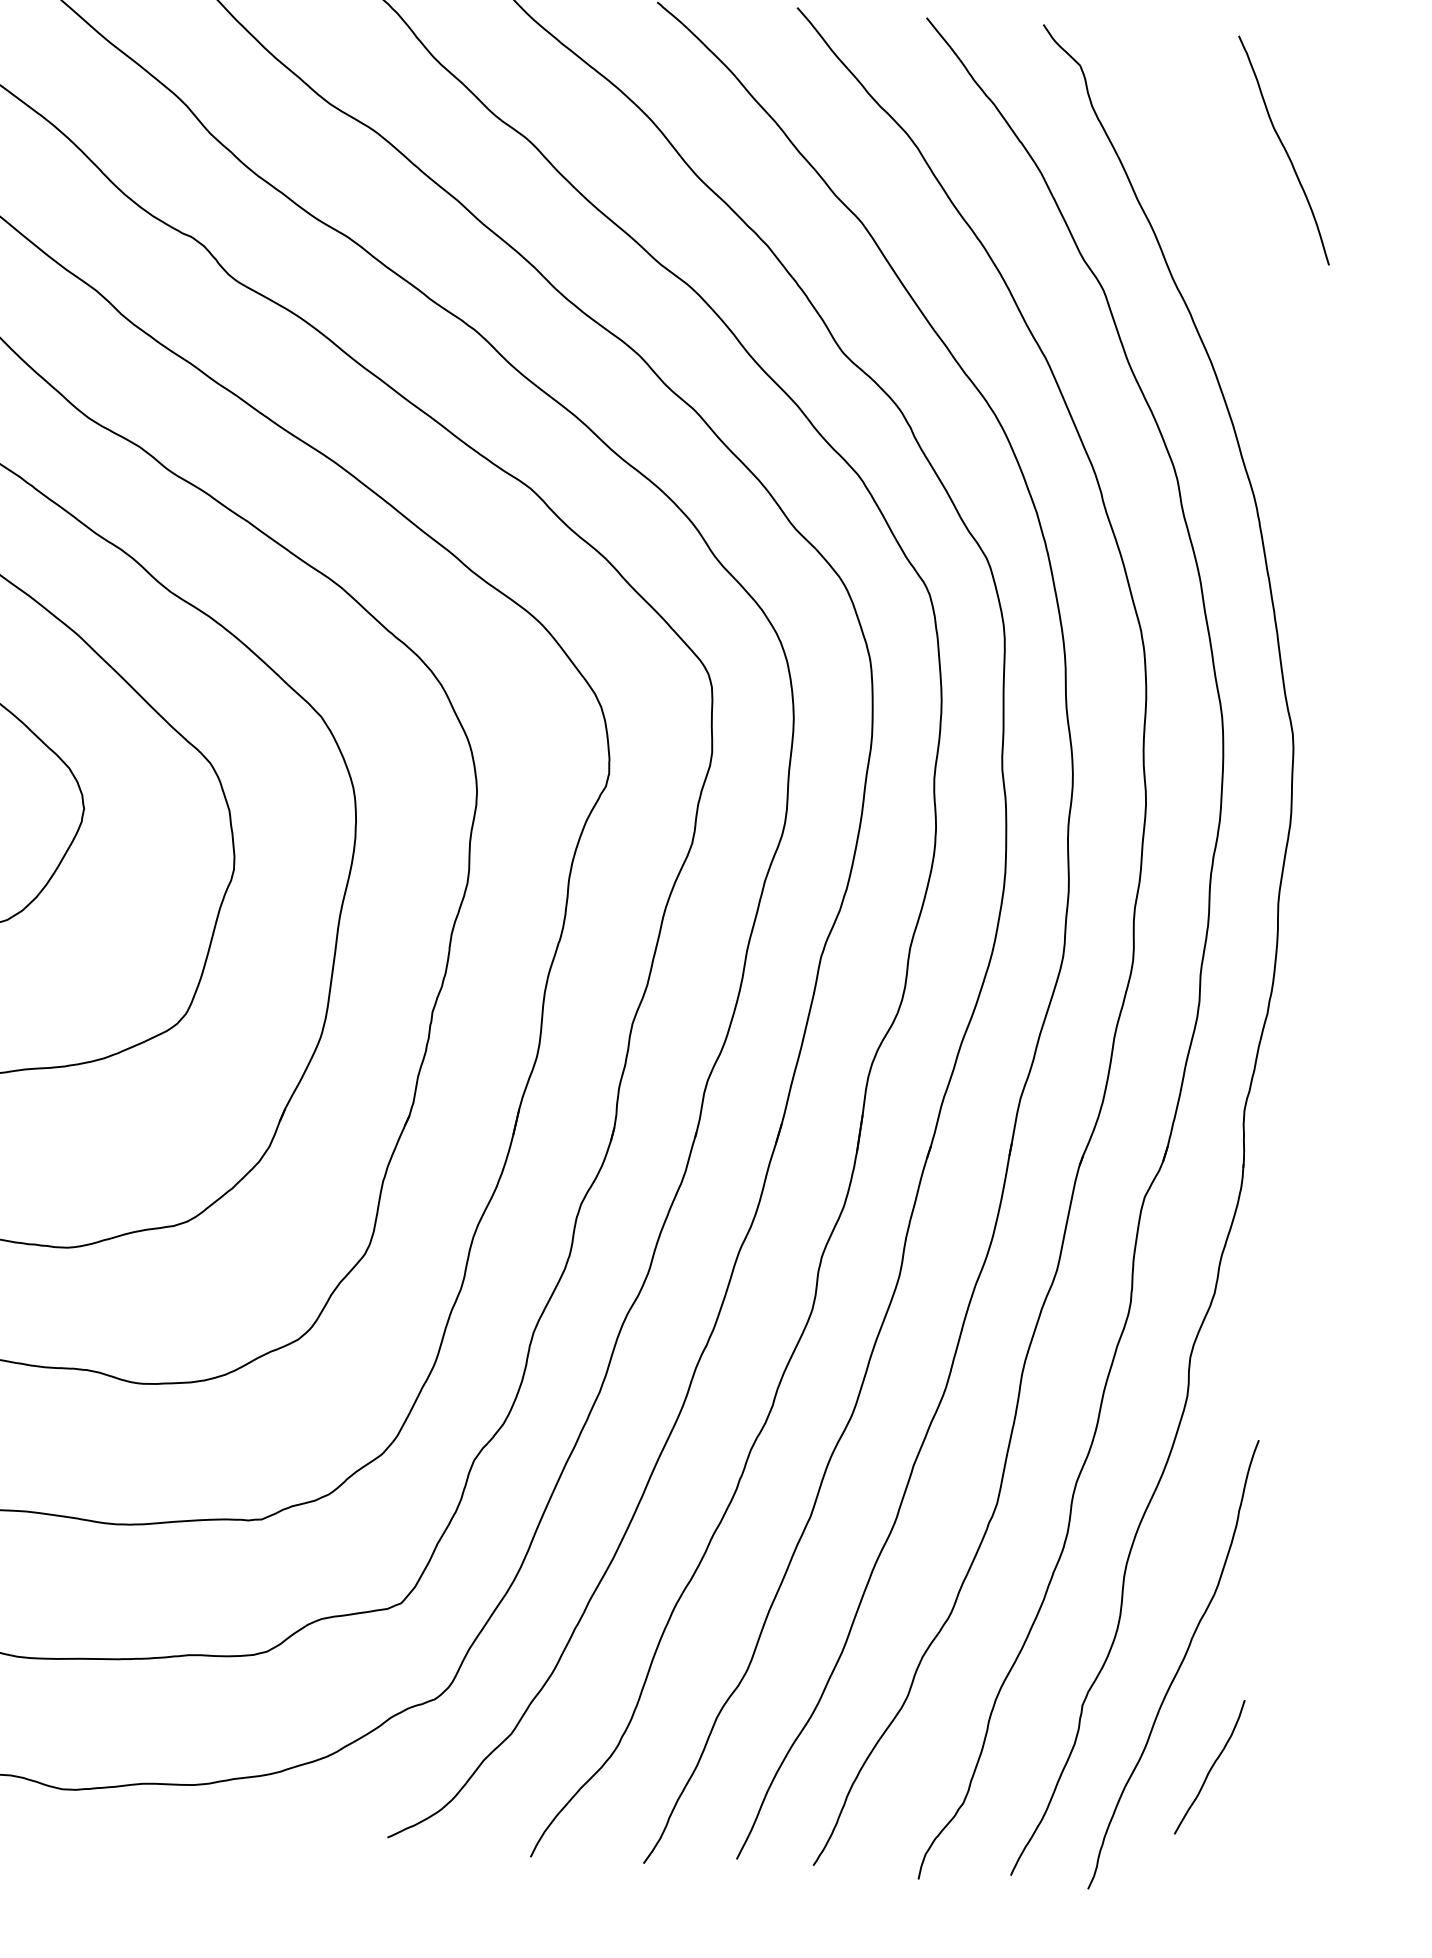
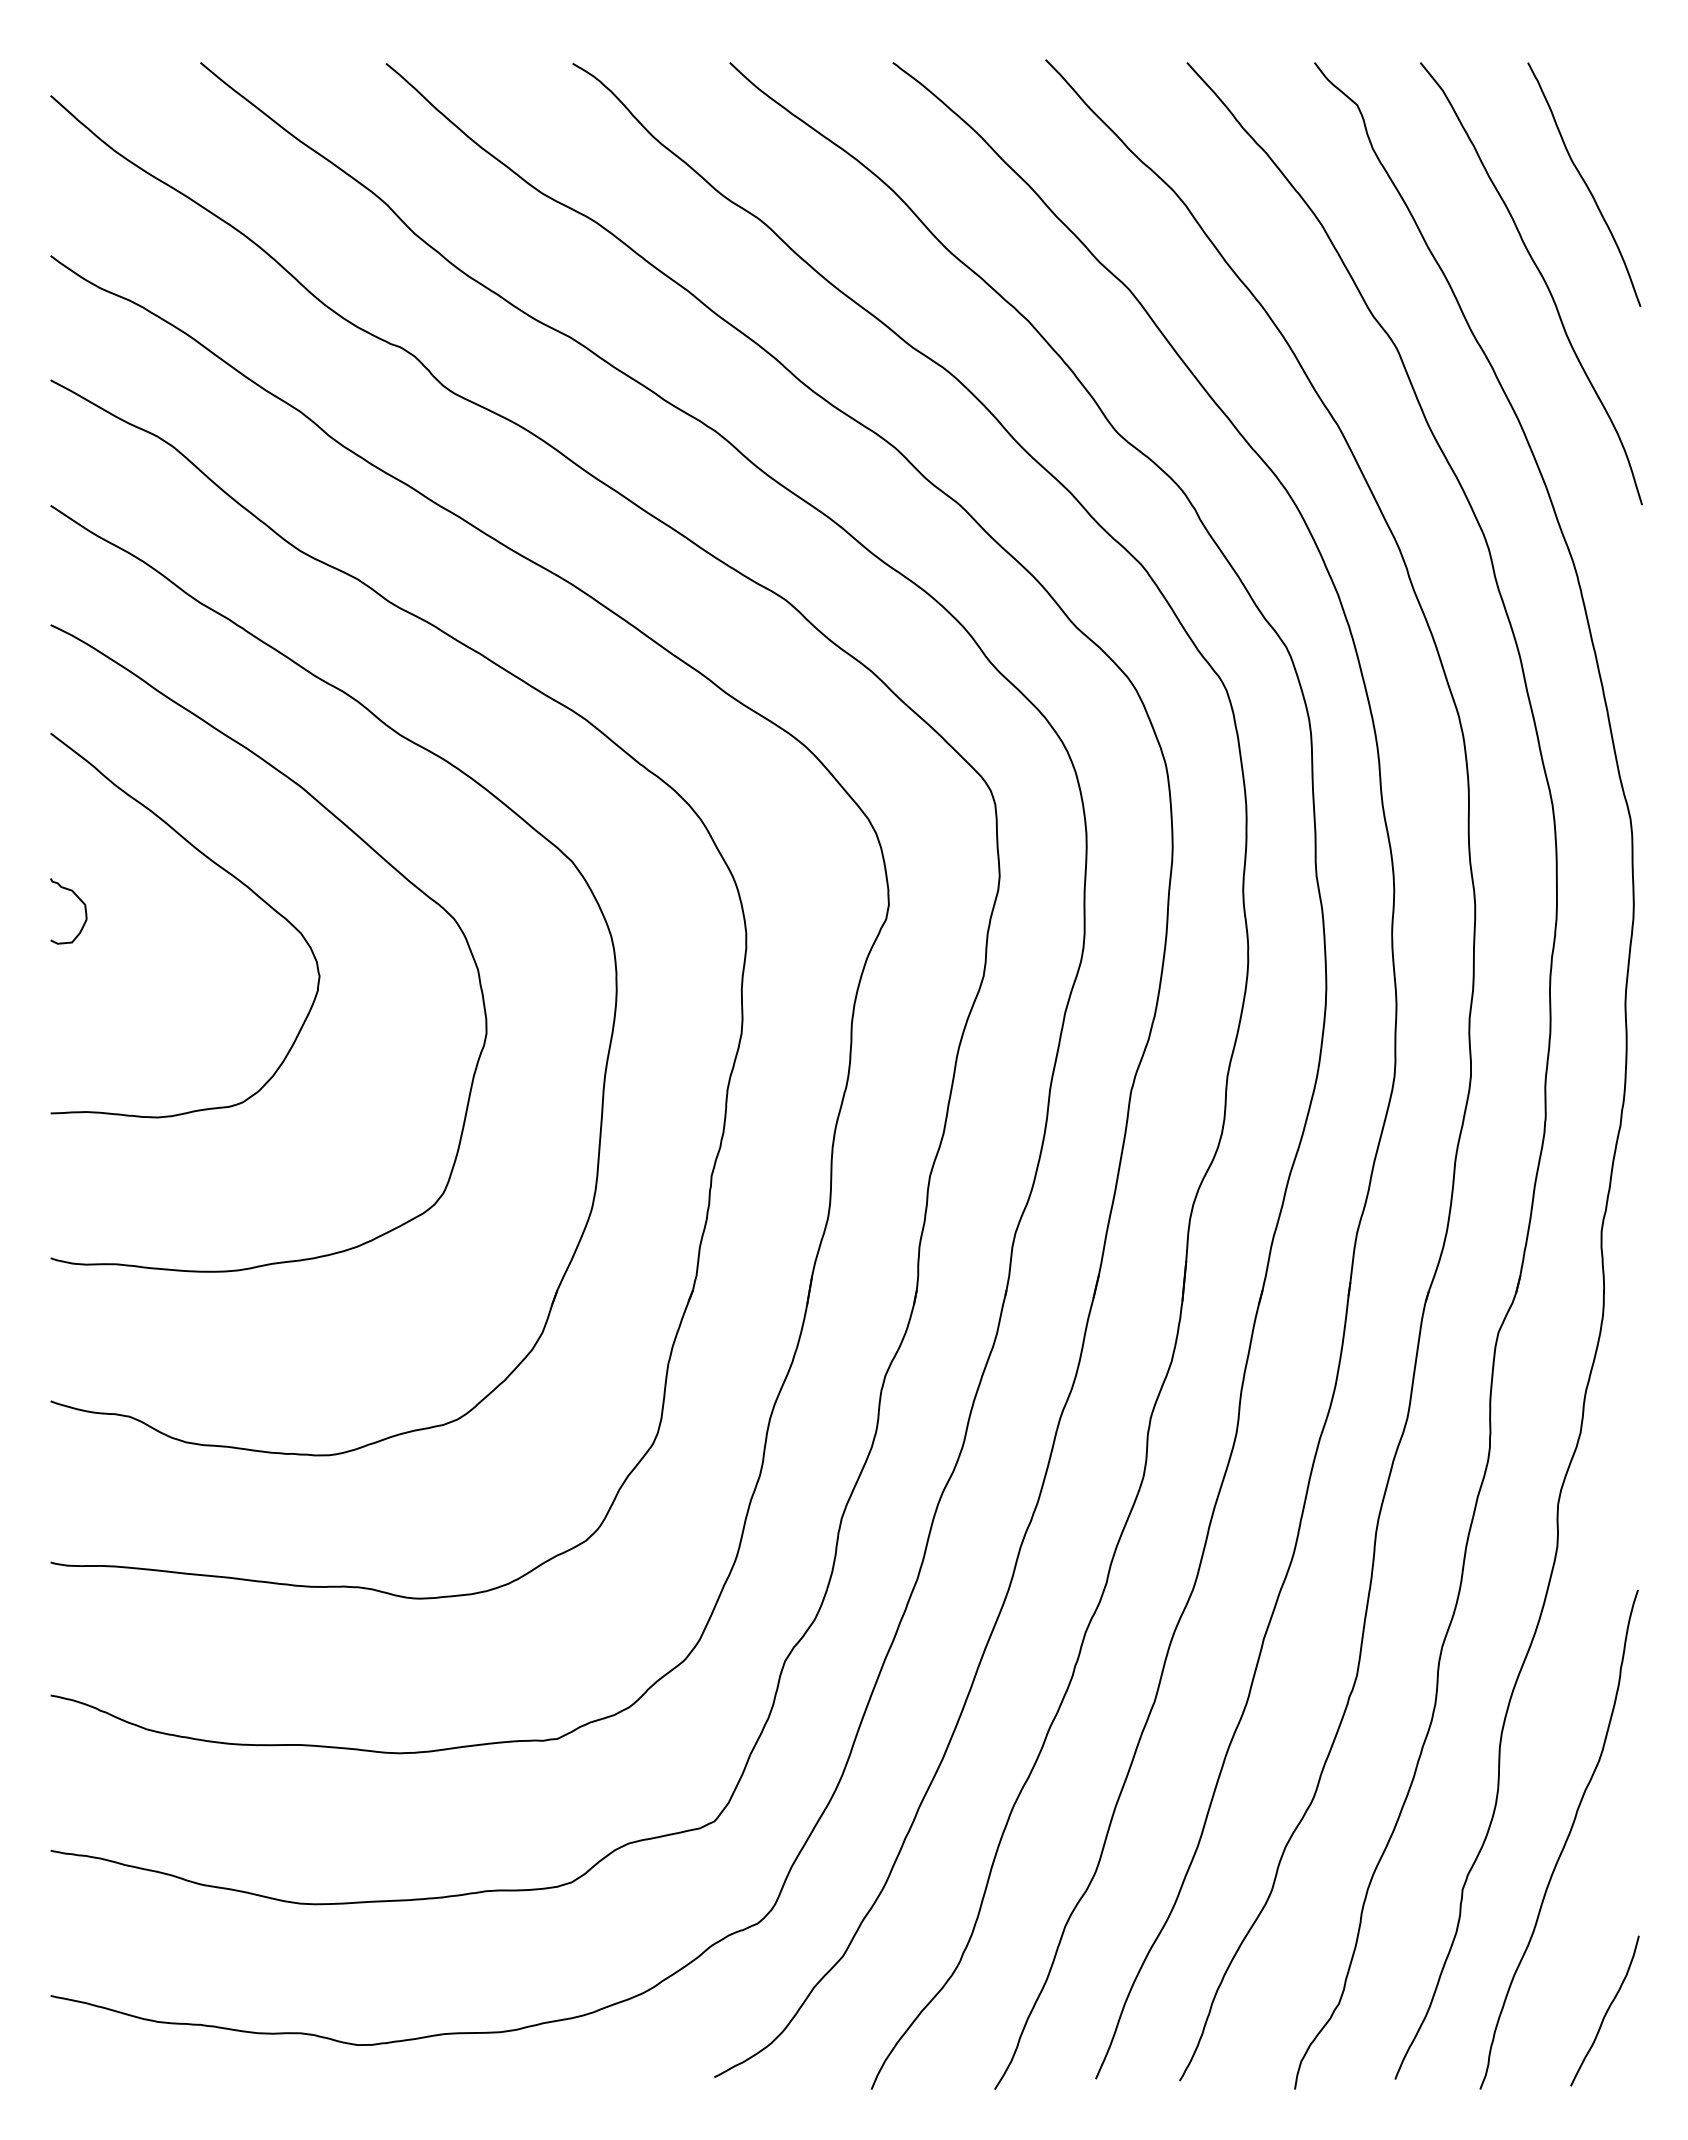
curve: (1239, 233) -> (1541, 277), added
curve: (1211, 1766) -> (1606, 2010), moved

